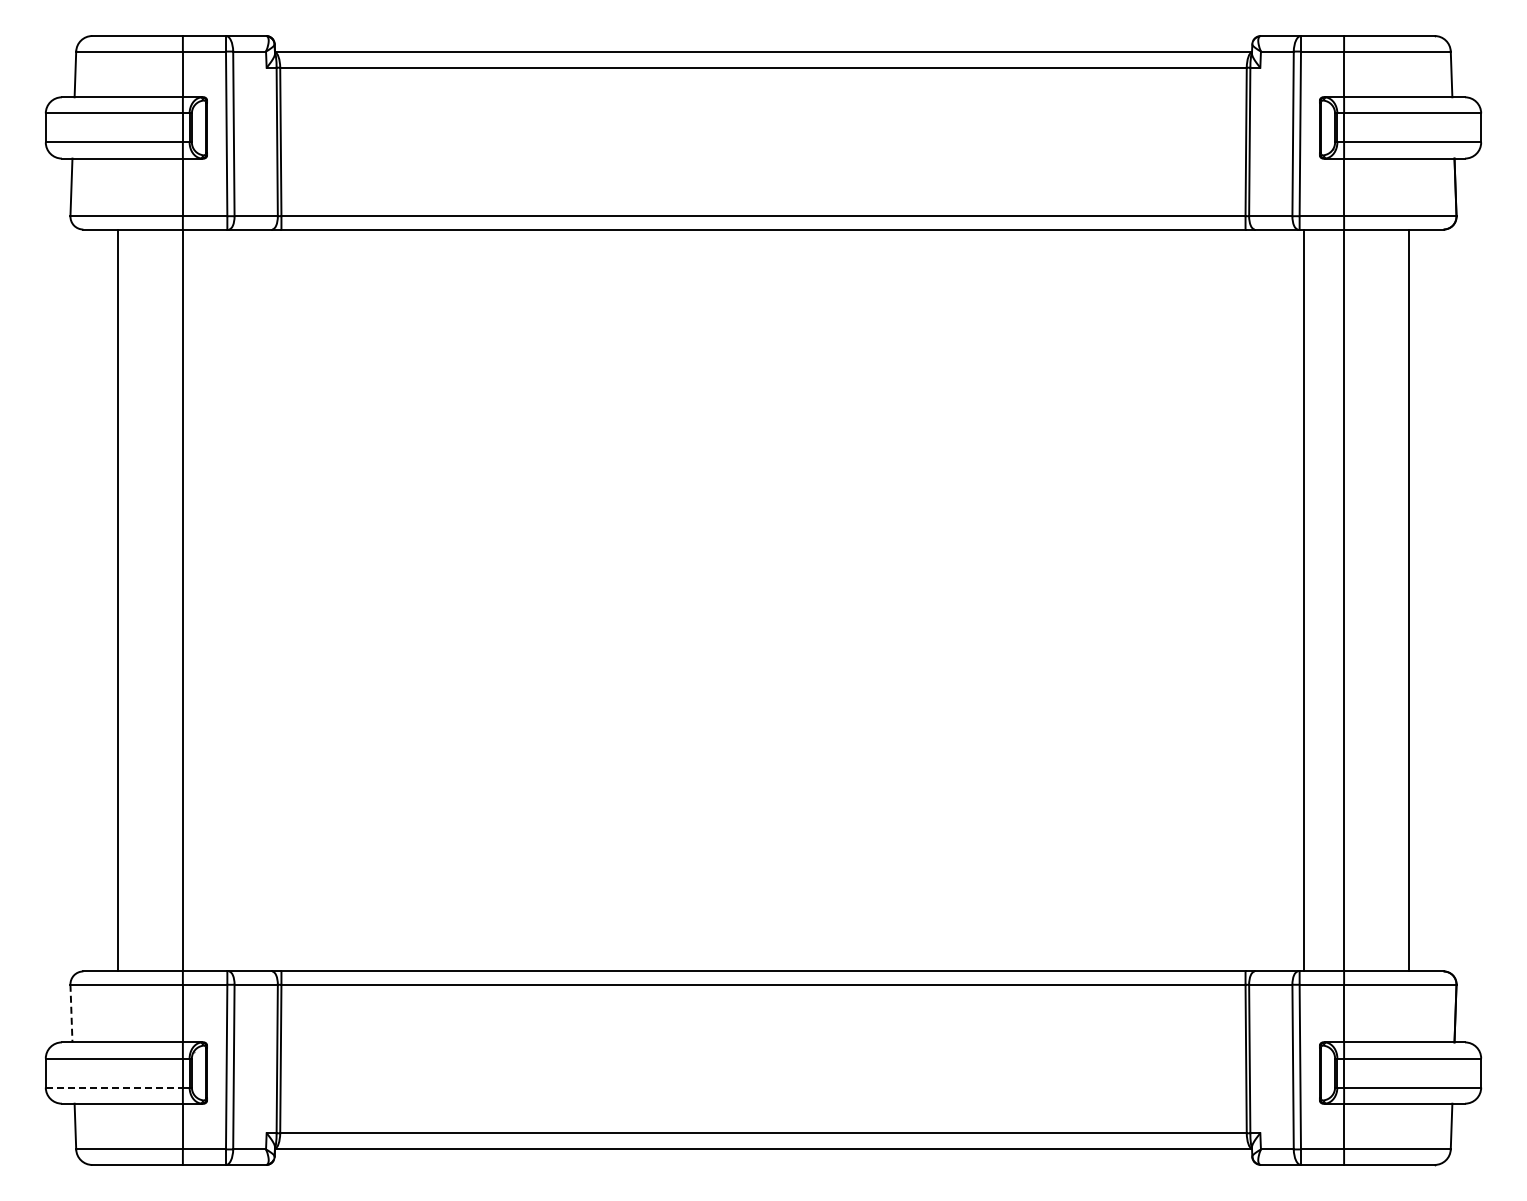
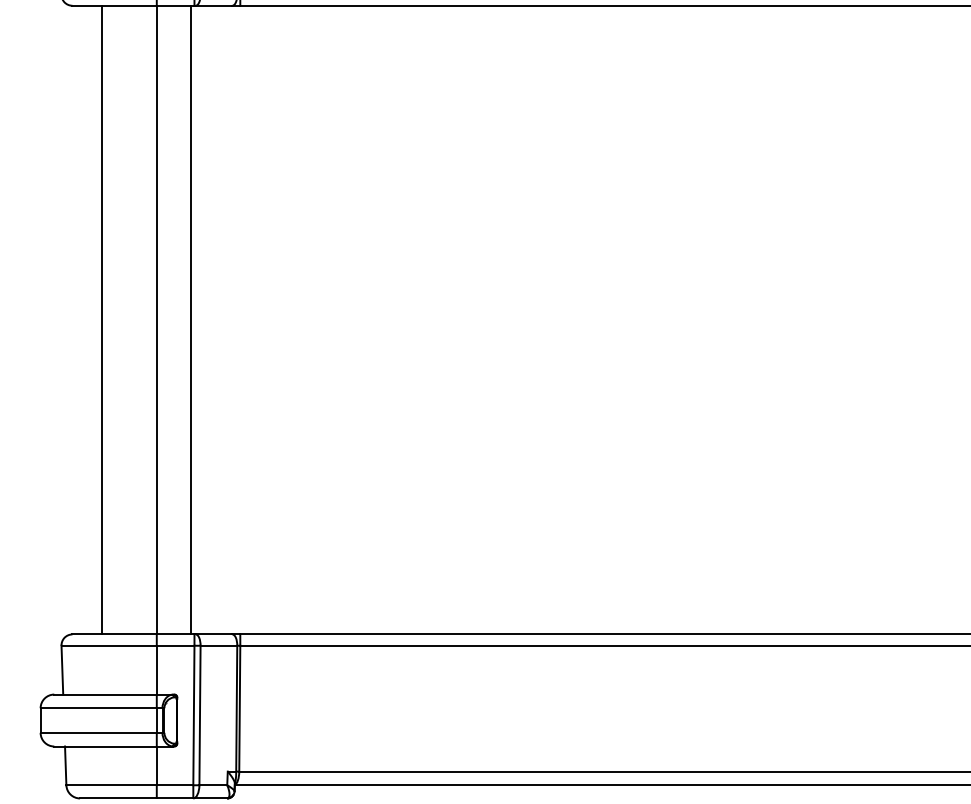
line: (223, 600) -> (191, 320), added
line: (71, 1013) -> (62, 670), dashed -> solid
line: (114, 1087) -> (98, 732), dashed -> solid

